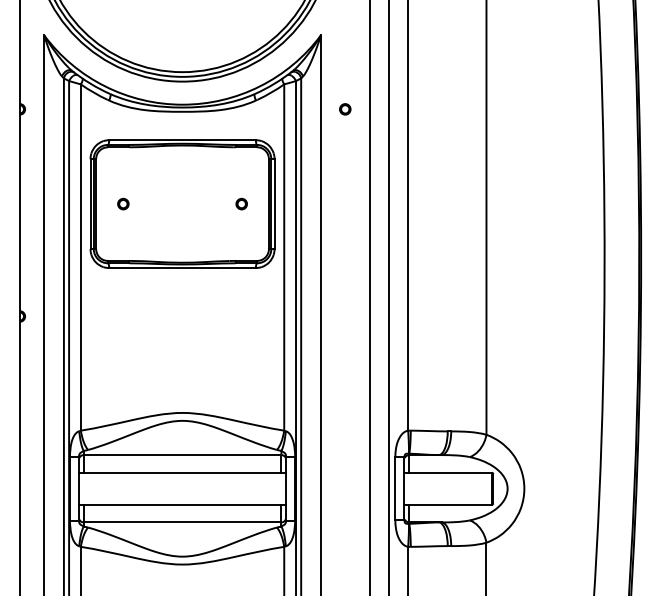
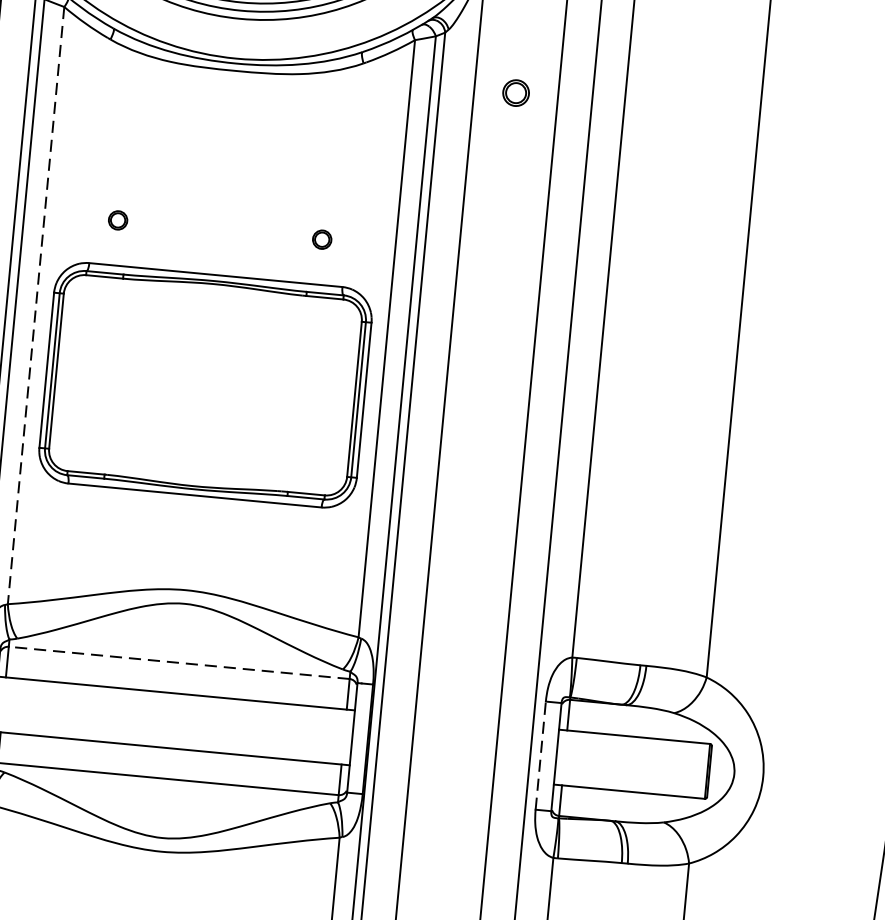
part: (345, 109) -> (516, 93), size x1.4
part: (182, 203) -> (205, 384), moved
line: (80, 258) -> (35, 307), solid -> dashed
line: (182, 455) -> (179, 663), solid -> dashed
line: (395, 488) -> (541, 755), solid -> dashed

